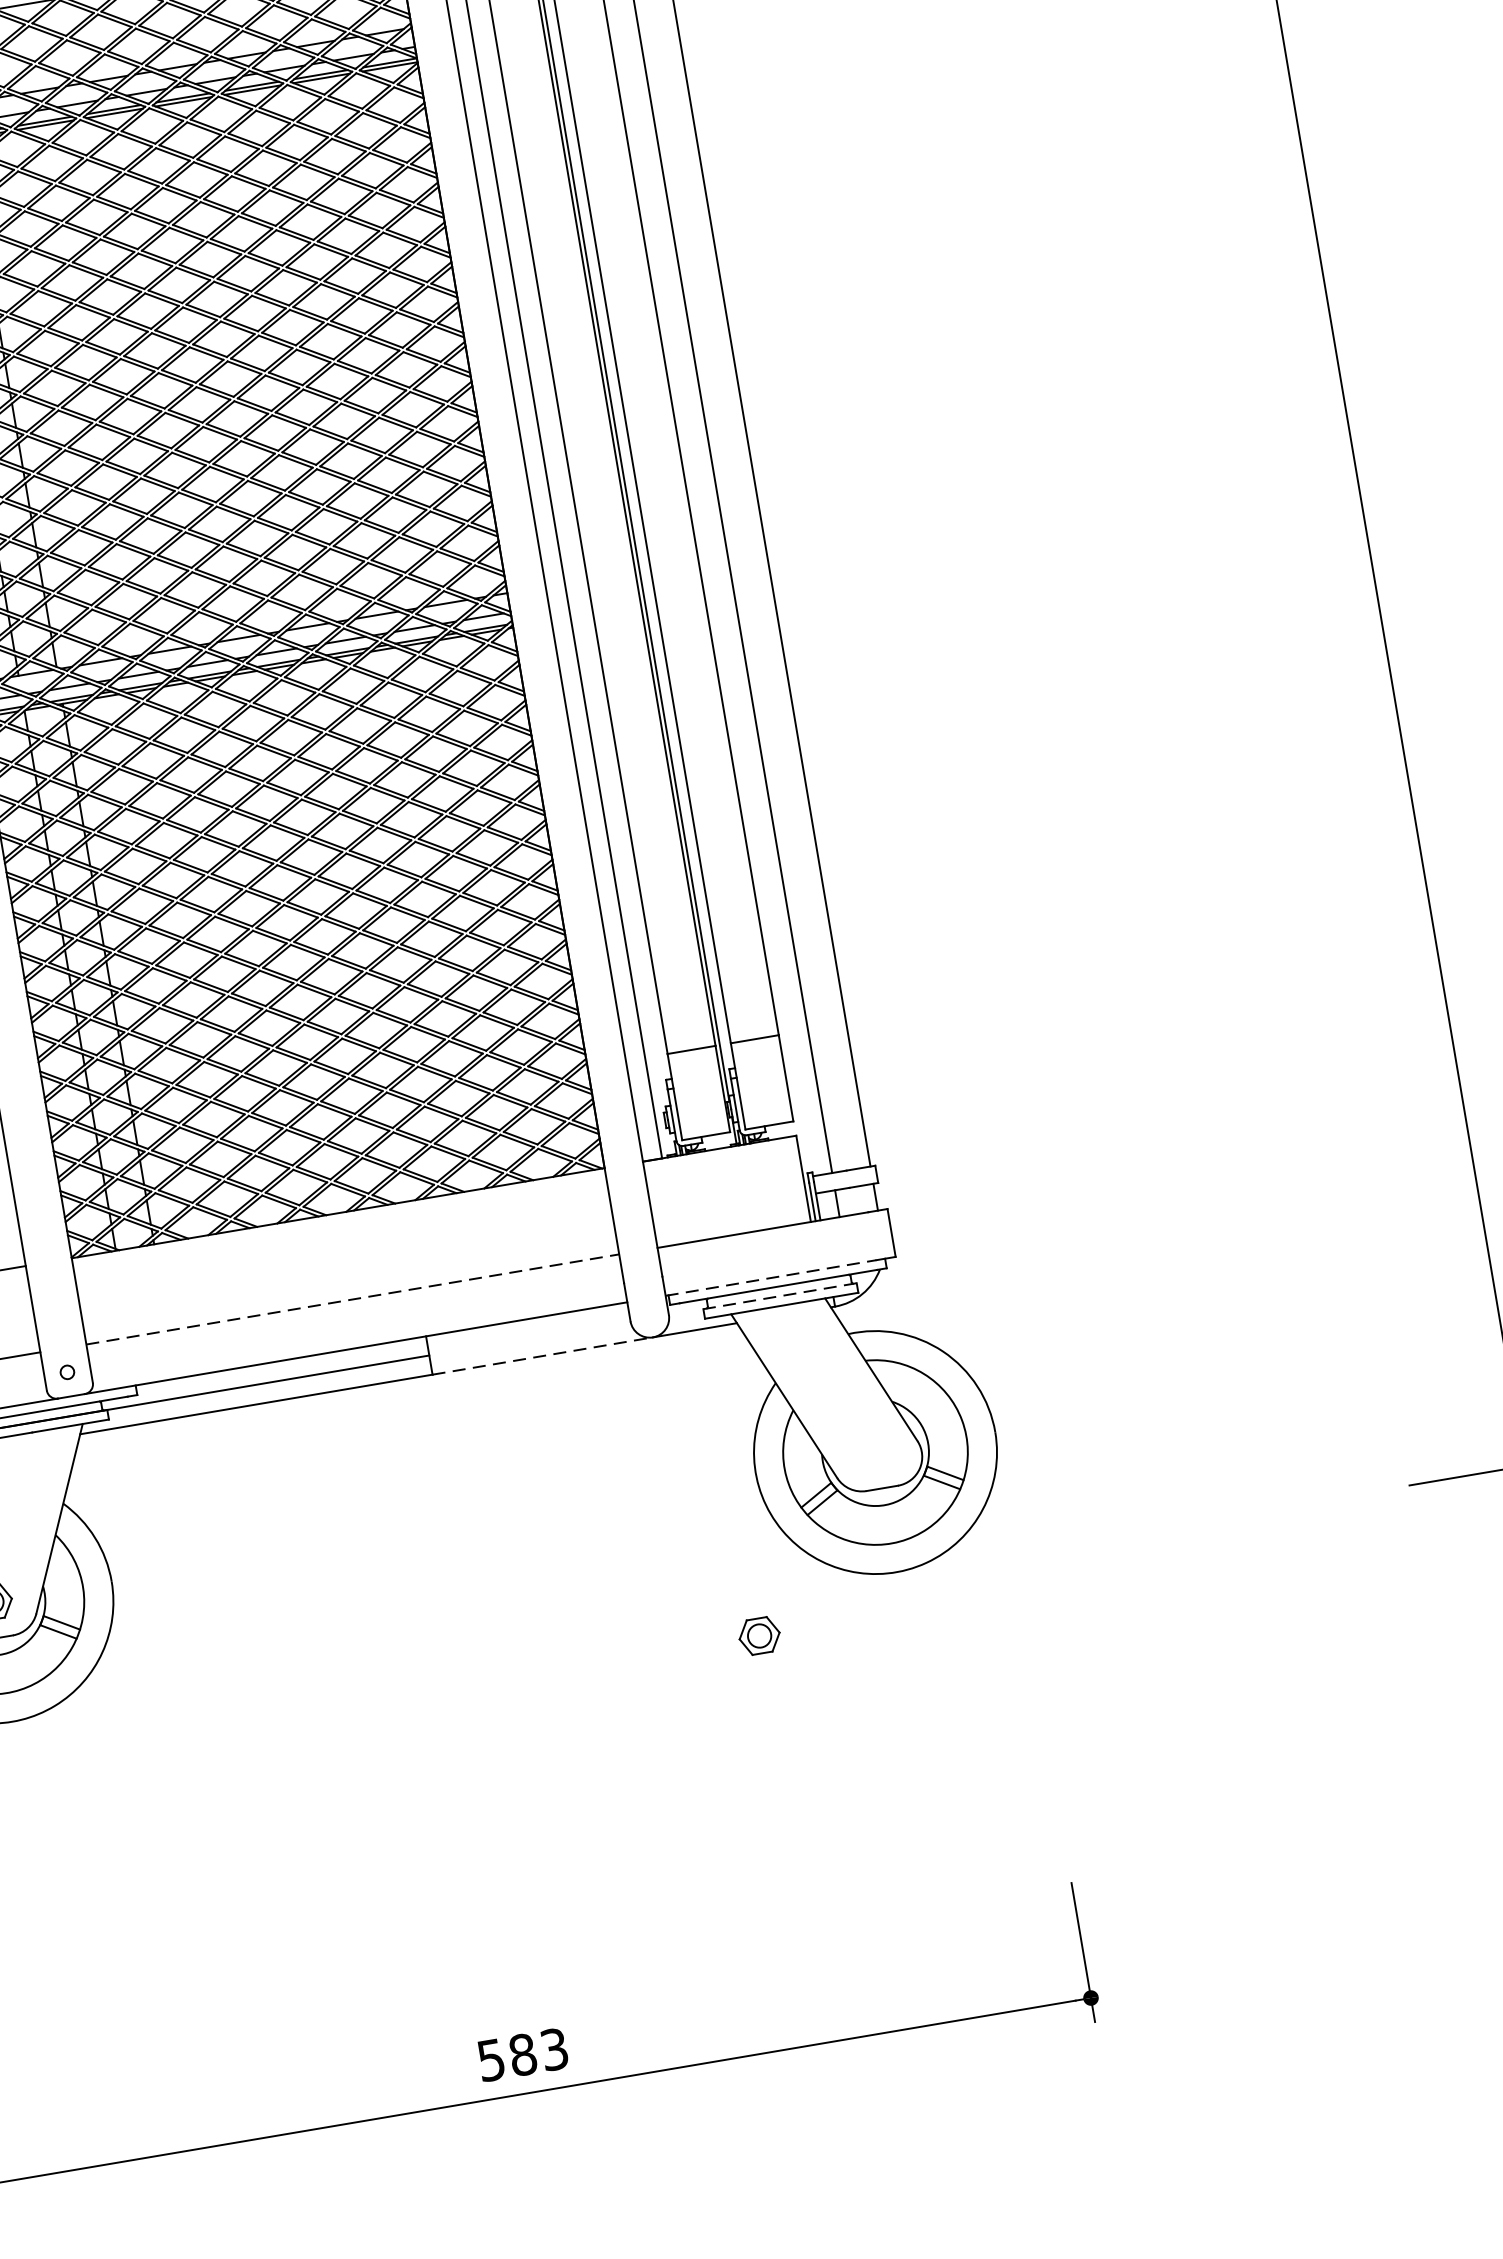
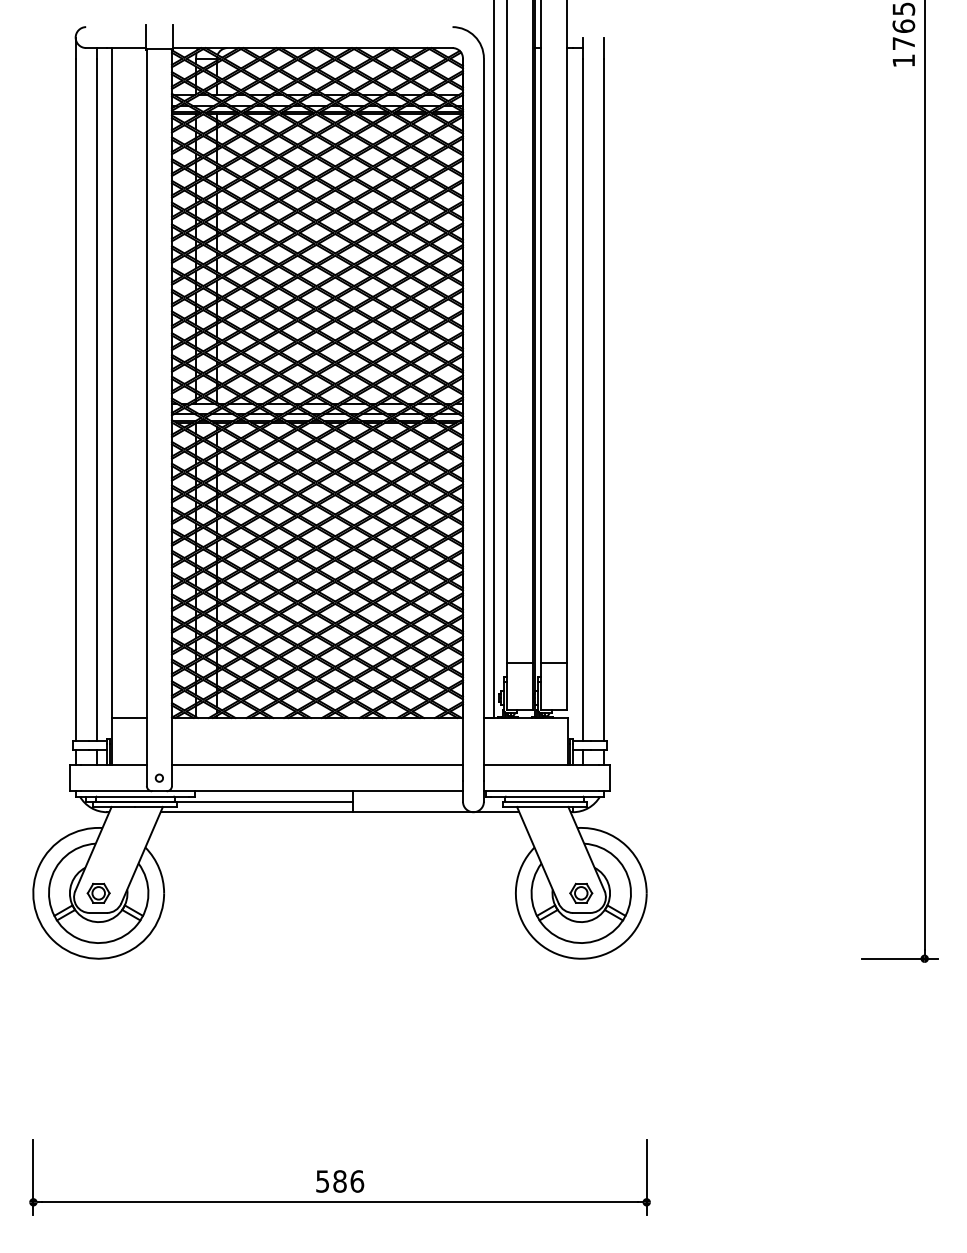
line: (771, 1278) -> (541, 791), dashed -> solid
line: (779, 1295) -> (544, 801), dashed -> solid
line: (352, 1300) -> (317, 765), dashed -> solid
line: (543, 1356) -> (413, 812), dashed -> solid
part: (759, 1634) -> (581, 892), moved
text: (555, 2049) -> (357, 1181), 583 -> 586

